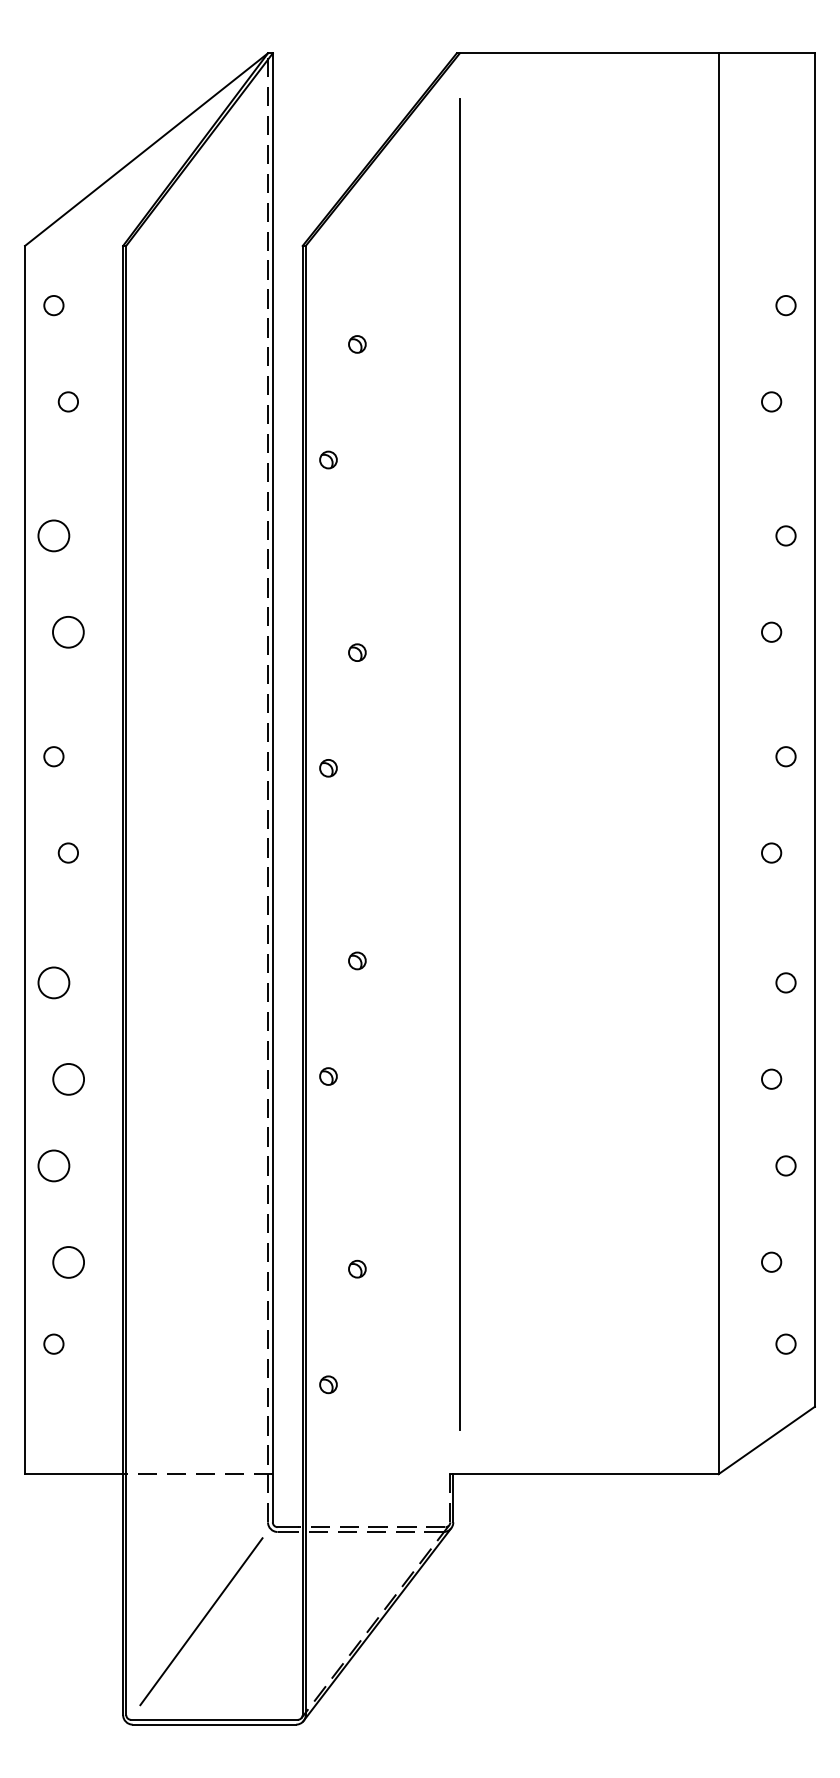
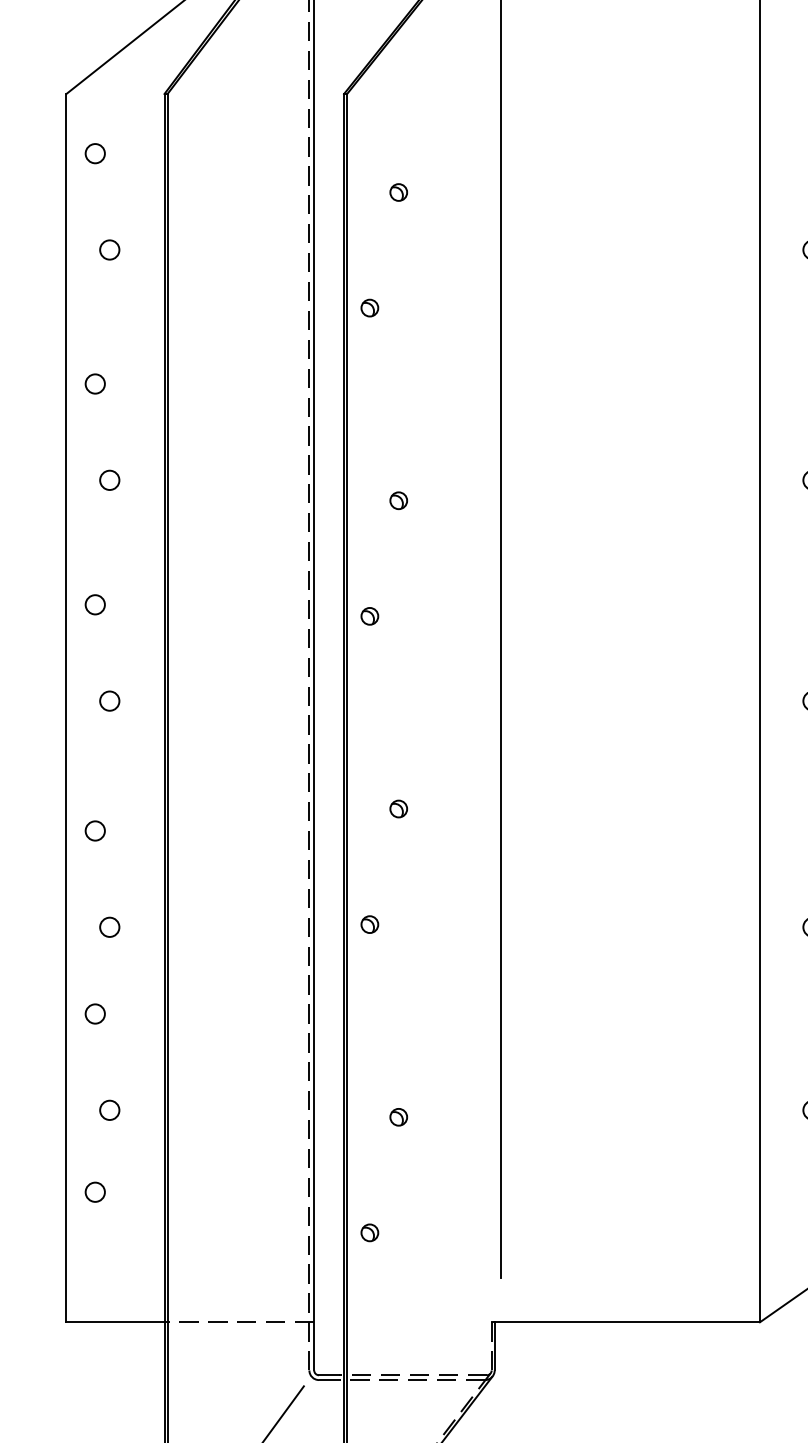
circle: (53, 535) -> (94, 383), size x0.62
circle: (68, 631) -> (109, 479), size x0.62
circle: (53, 982) -> (94, 830), size x0.62
circle: (67, 1078) -> (108, 926), size x0.62
circle: (53, 1165) -> (94, 1013), size x0.62
circle: (67, 1261) -> (108, 1109), size x0.62

